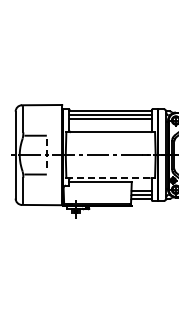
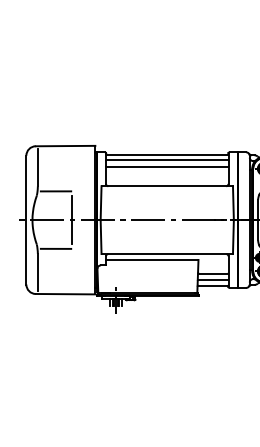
line: (46, 155) -> (72, 220), dashed -> solid
line: (110, 177) -> (166, 253), dashed -> solid

